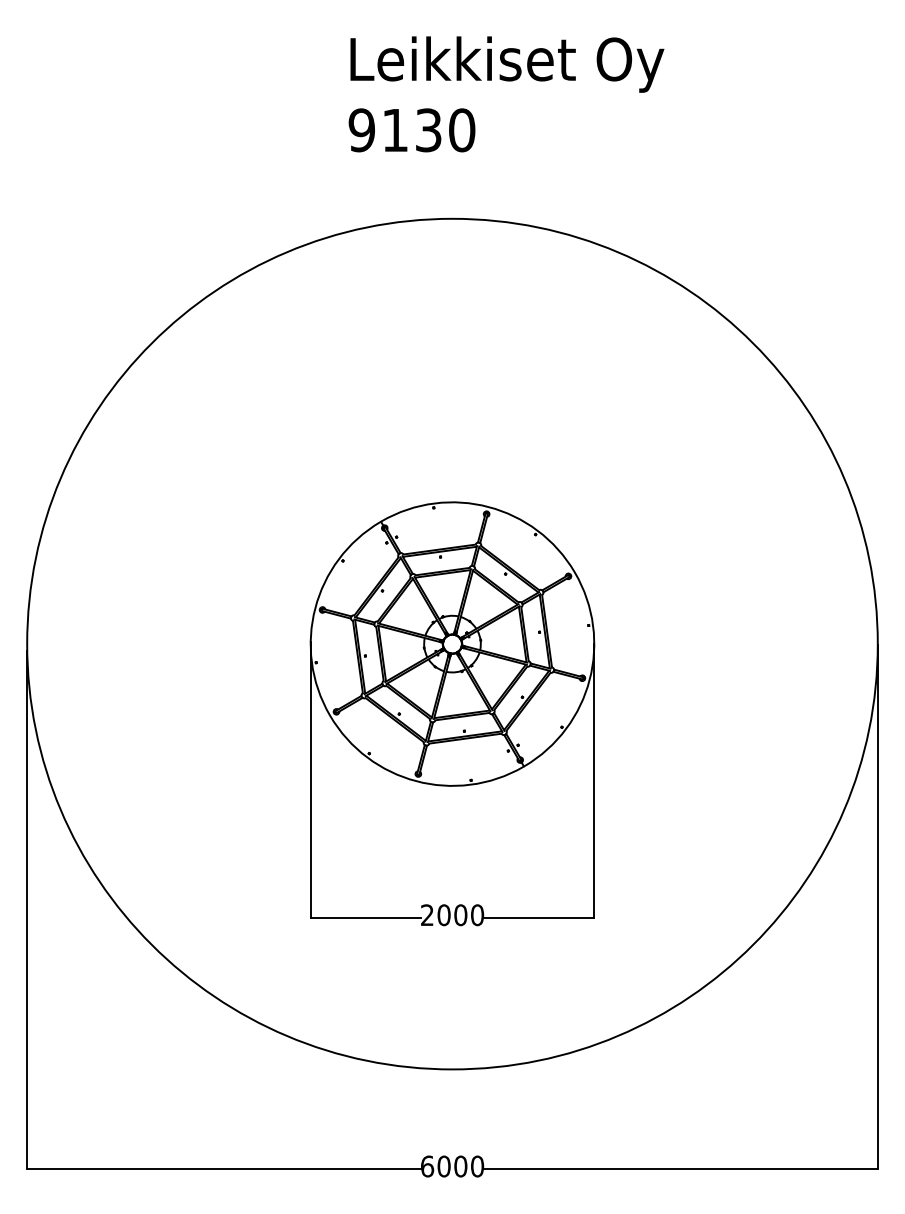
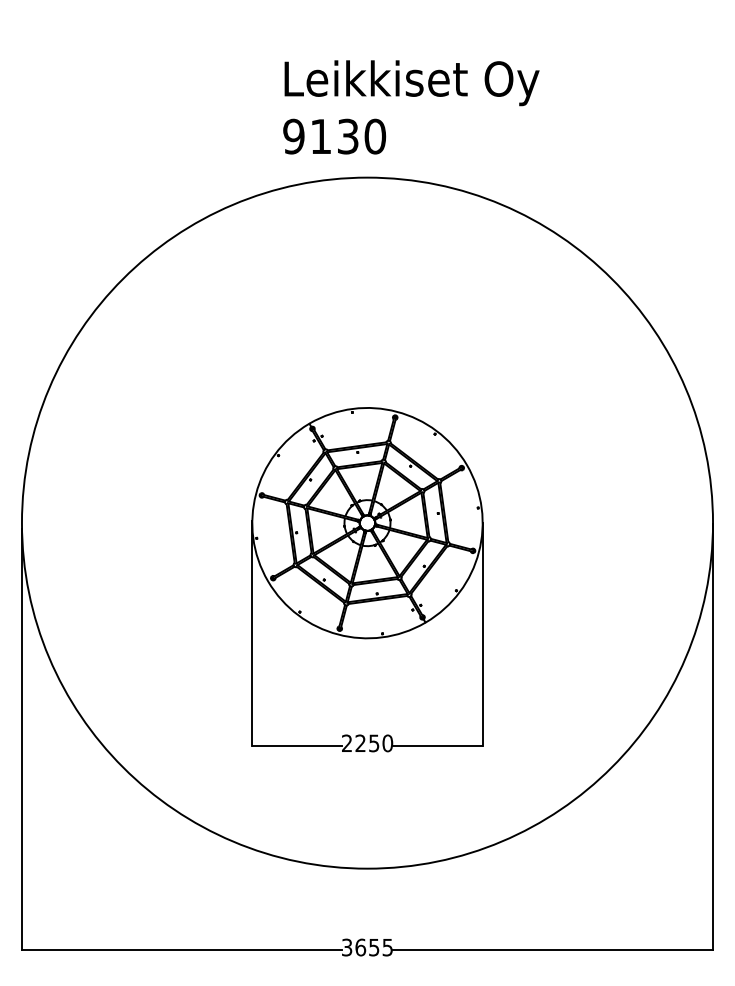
text: (506, 94) -> (411, 107), moved
text: (452, 915) -> (367, 743), 2000 -> 2250
text: (452, 1166) -> (367, 947), 6000 -> 3655

